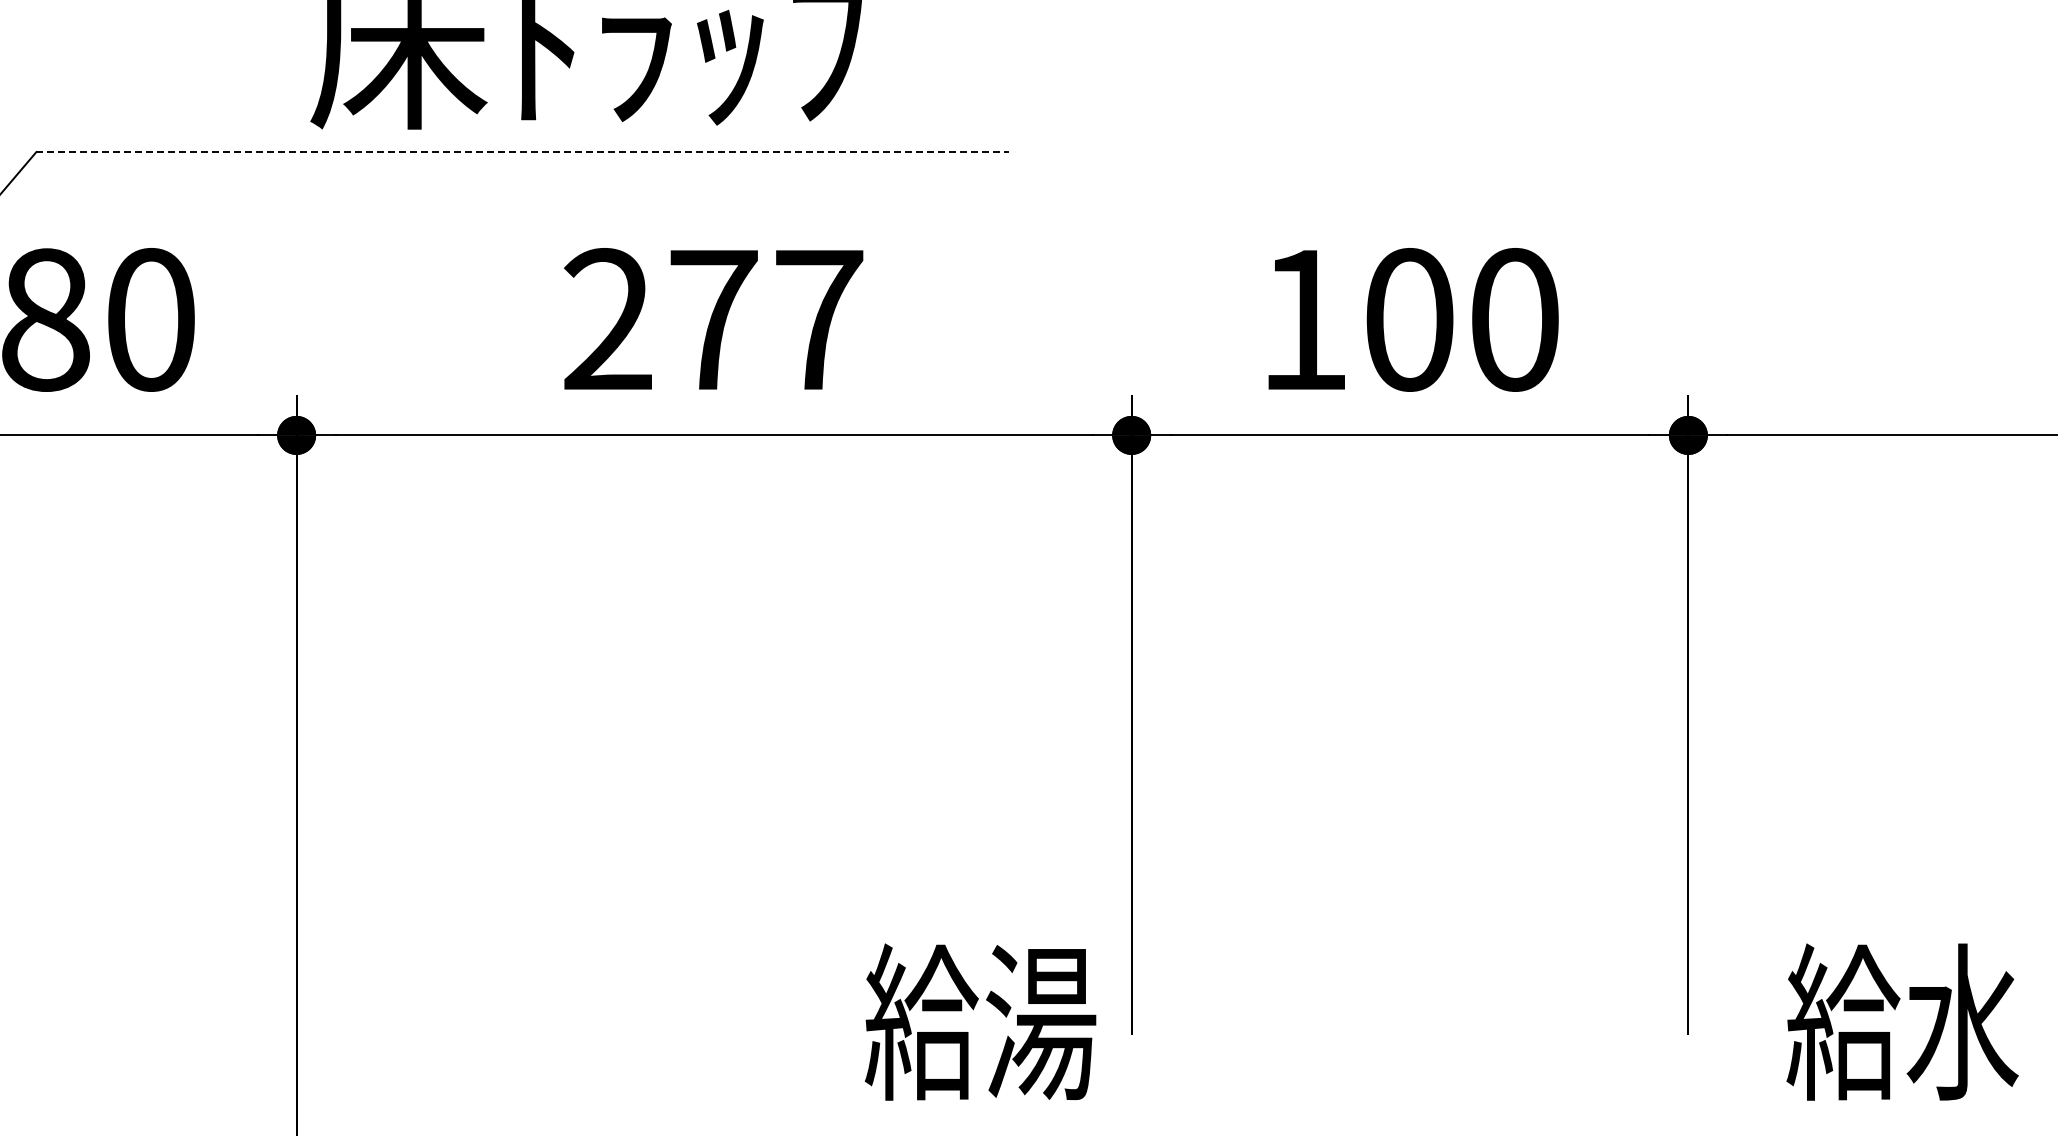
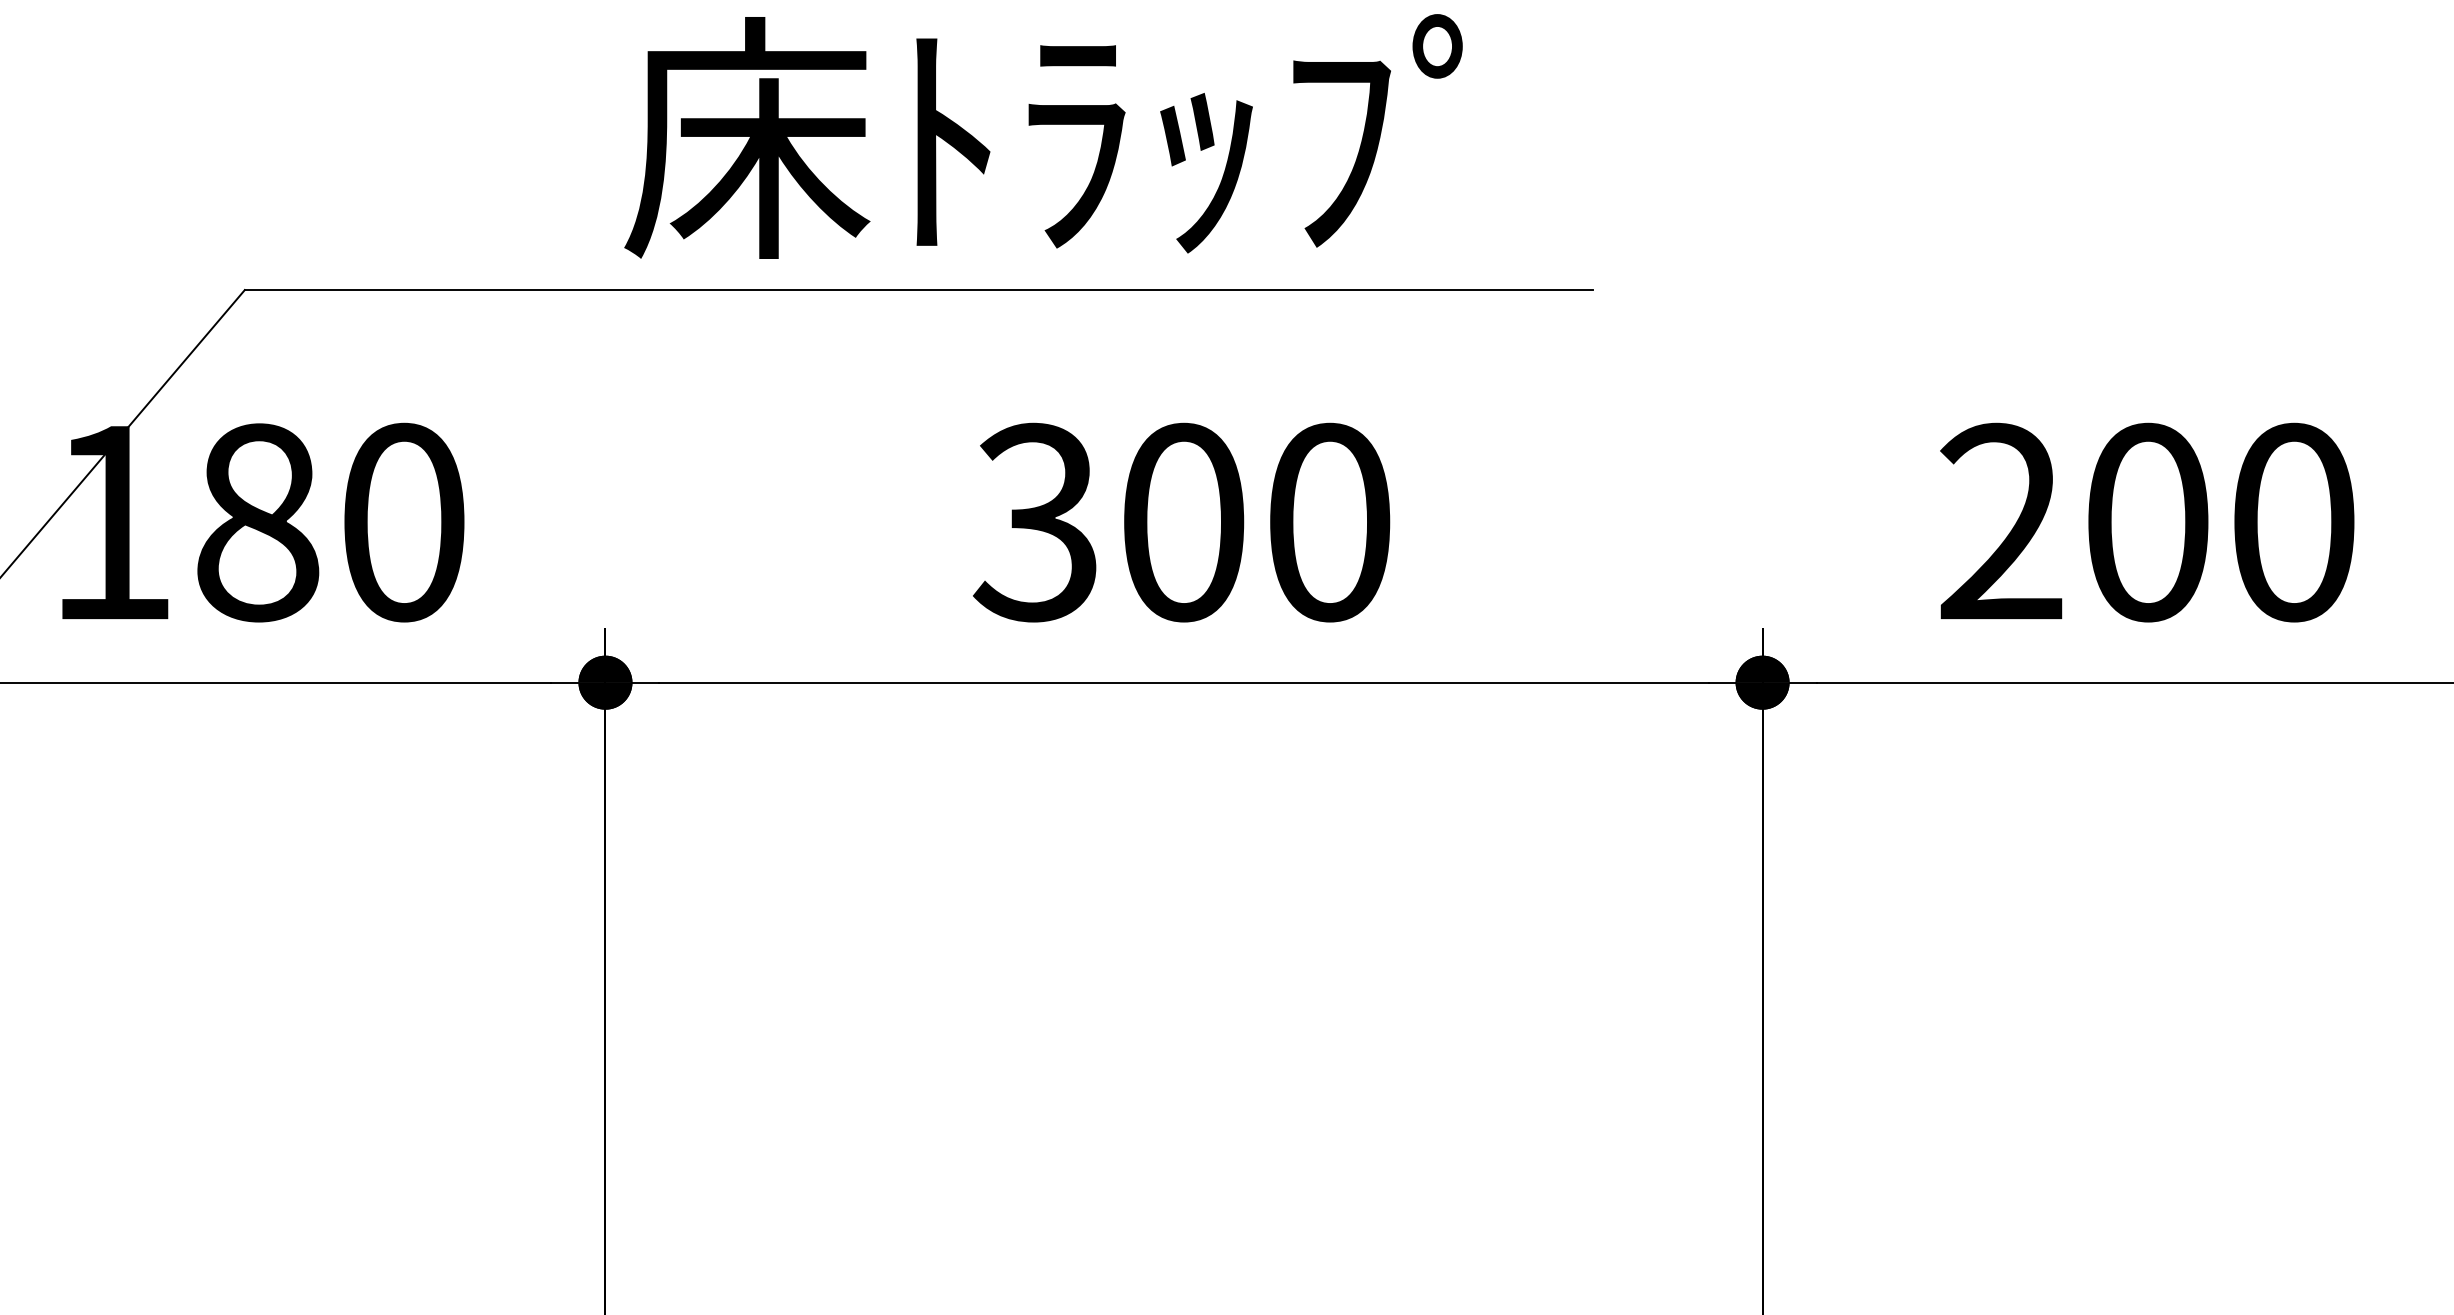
line: (522, 152) -> (918, 290), dashed -> solid
text: (1303, 318) -> (2000, 520), 100 -> 200
text: (712, 319) -> (1181, 522), 277 -> 300

